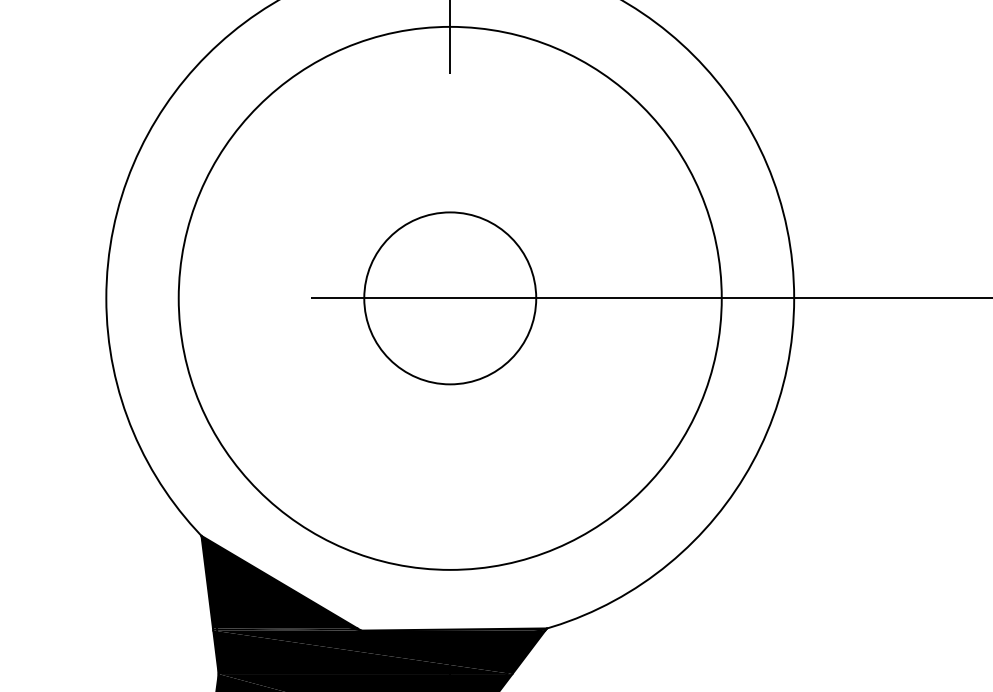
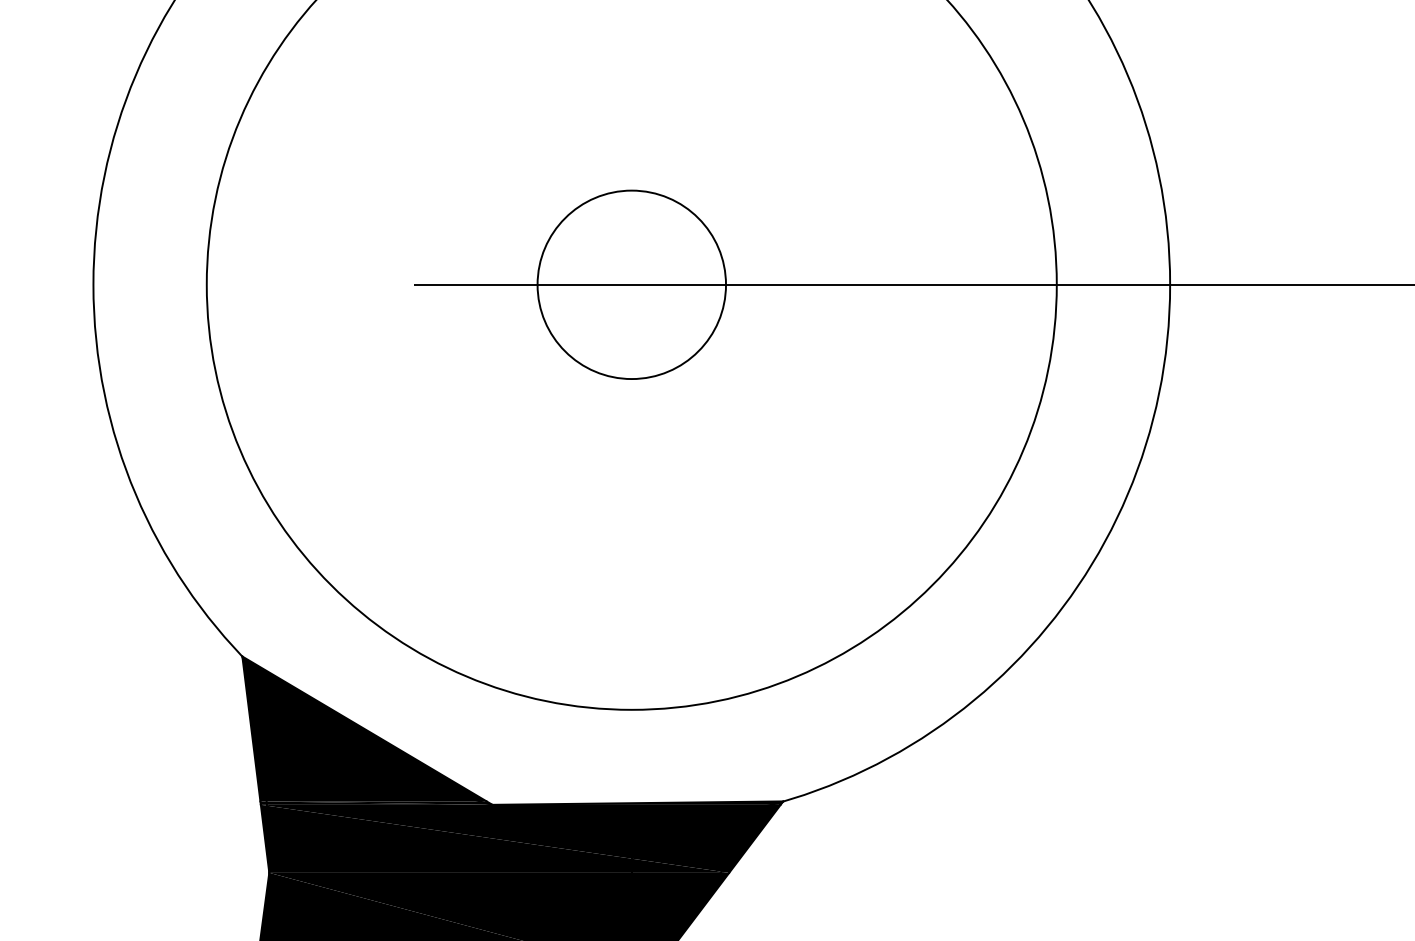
circle: (450, 298) -> (632, 284), size x0.7

